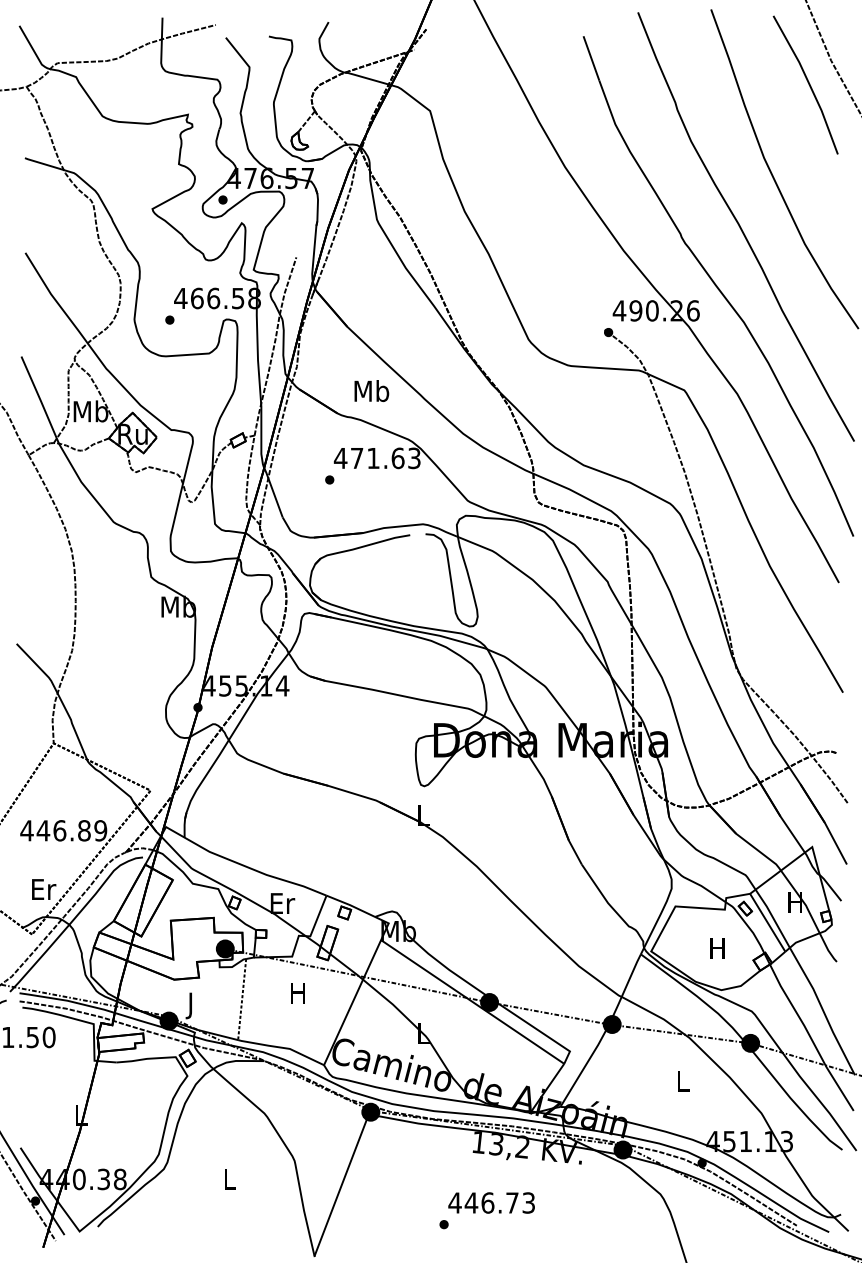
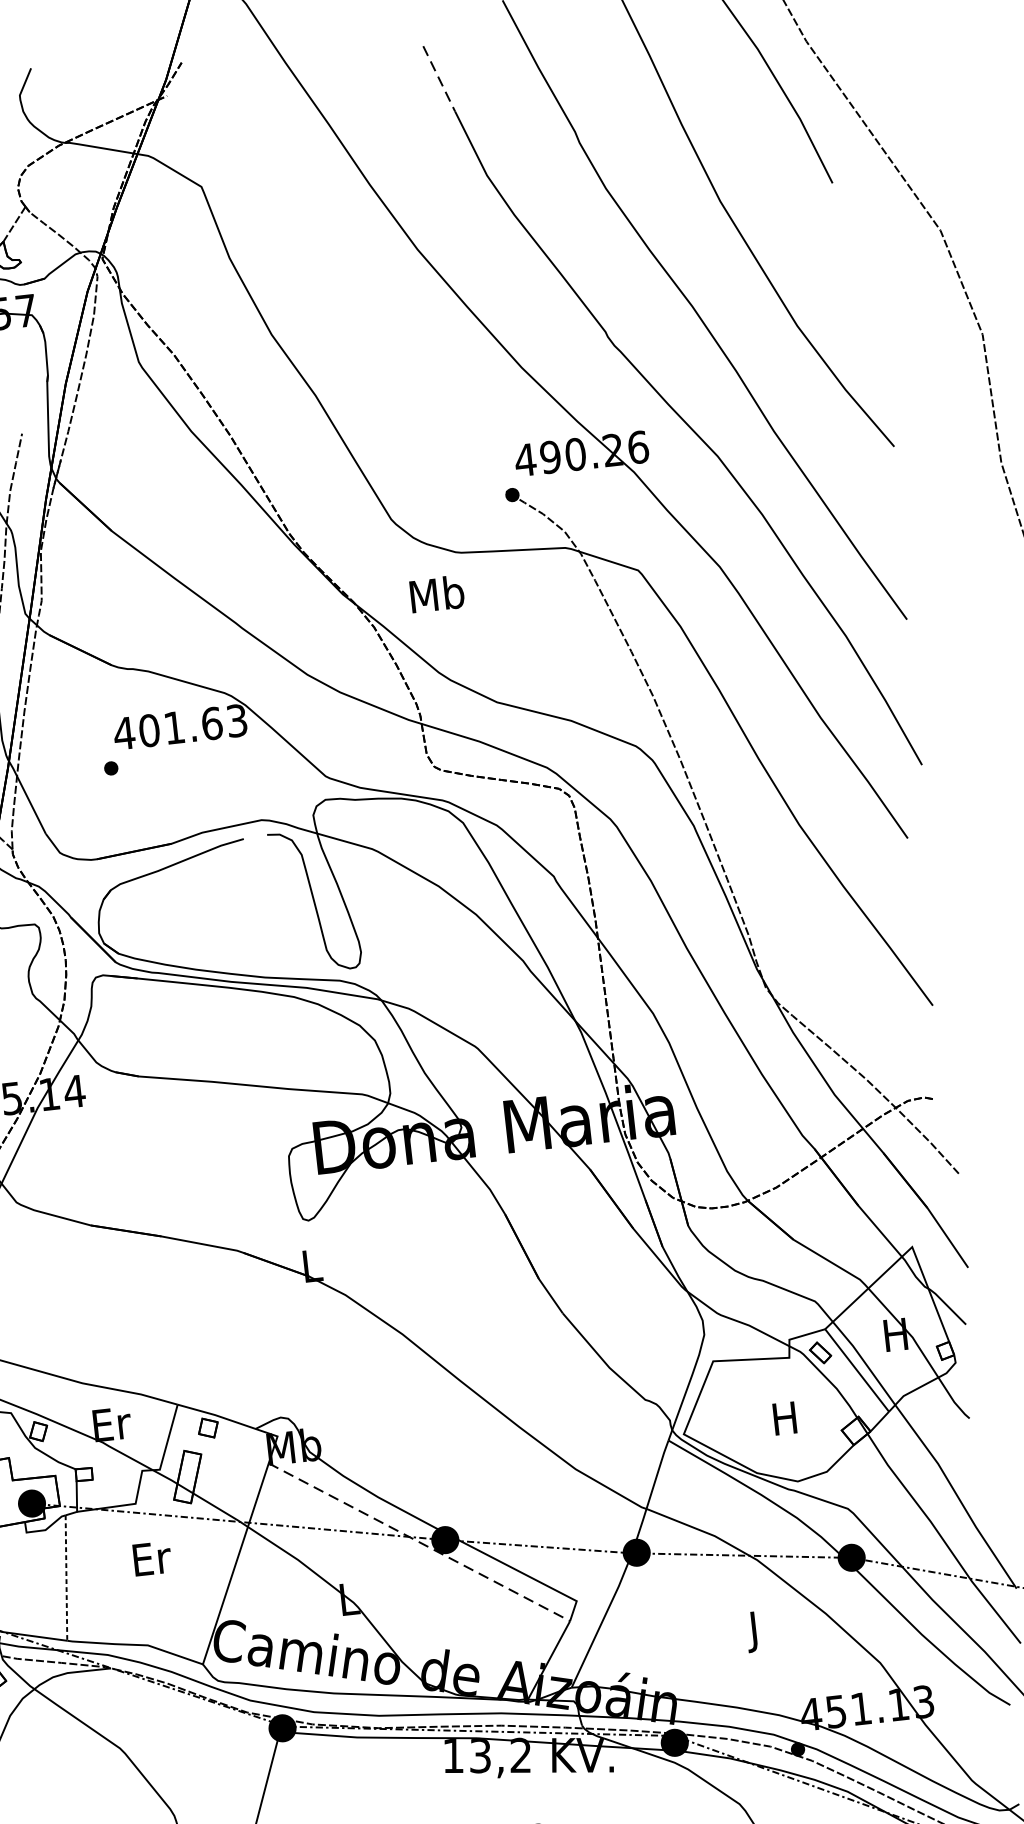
line: (591, 58) -> (439, 78), solid -> dashed
text: (371, 391) -> (436, 594), moved
text: (356, 458) -> (148, 730), 471.63 -> 401.63
text: (299, 992) -> (152, 1557), H -> Er
line: (472, 1002) -> (419, 1543), solid -> dashed
text: (683, 1084) -> (756, 1632), L -> J

